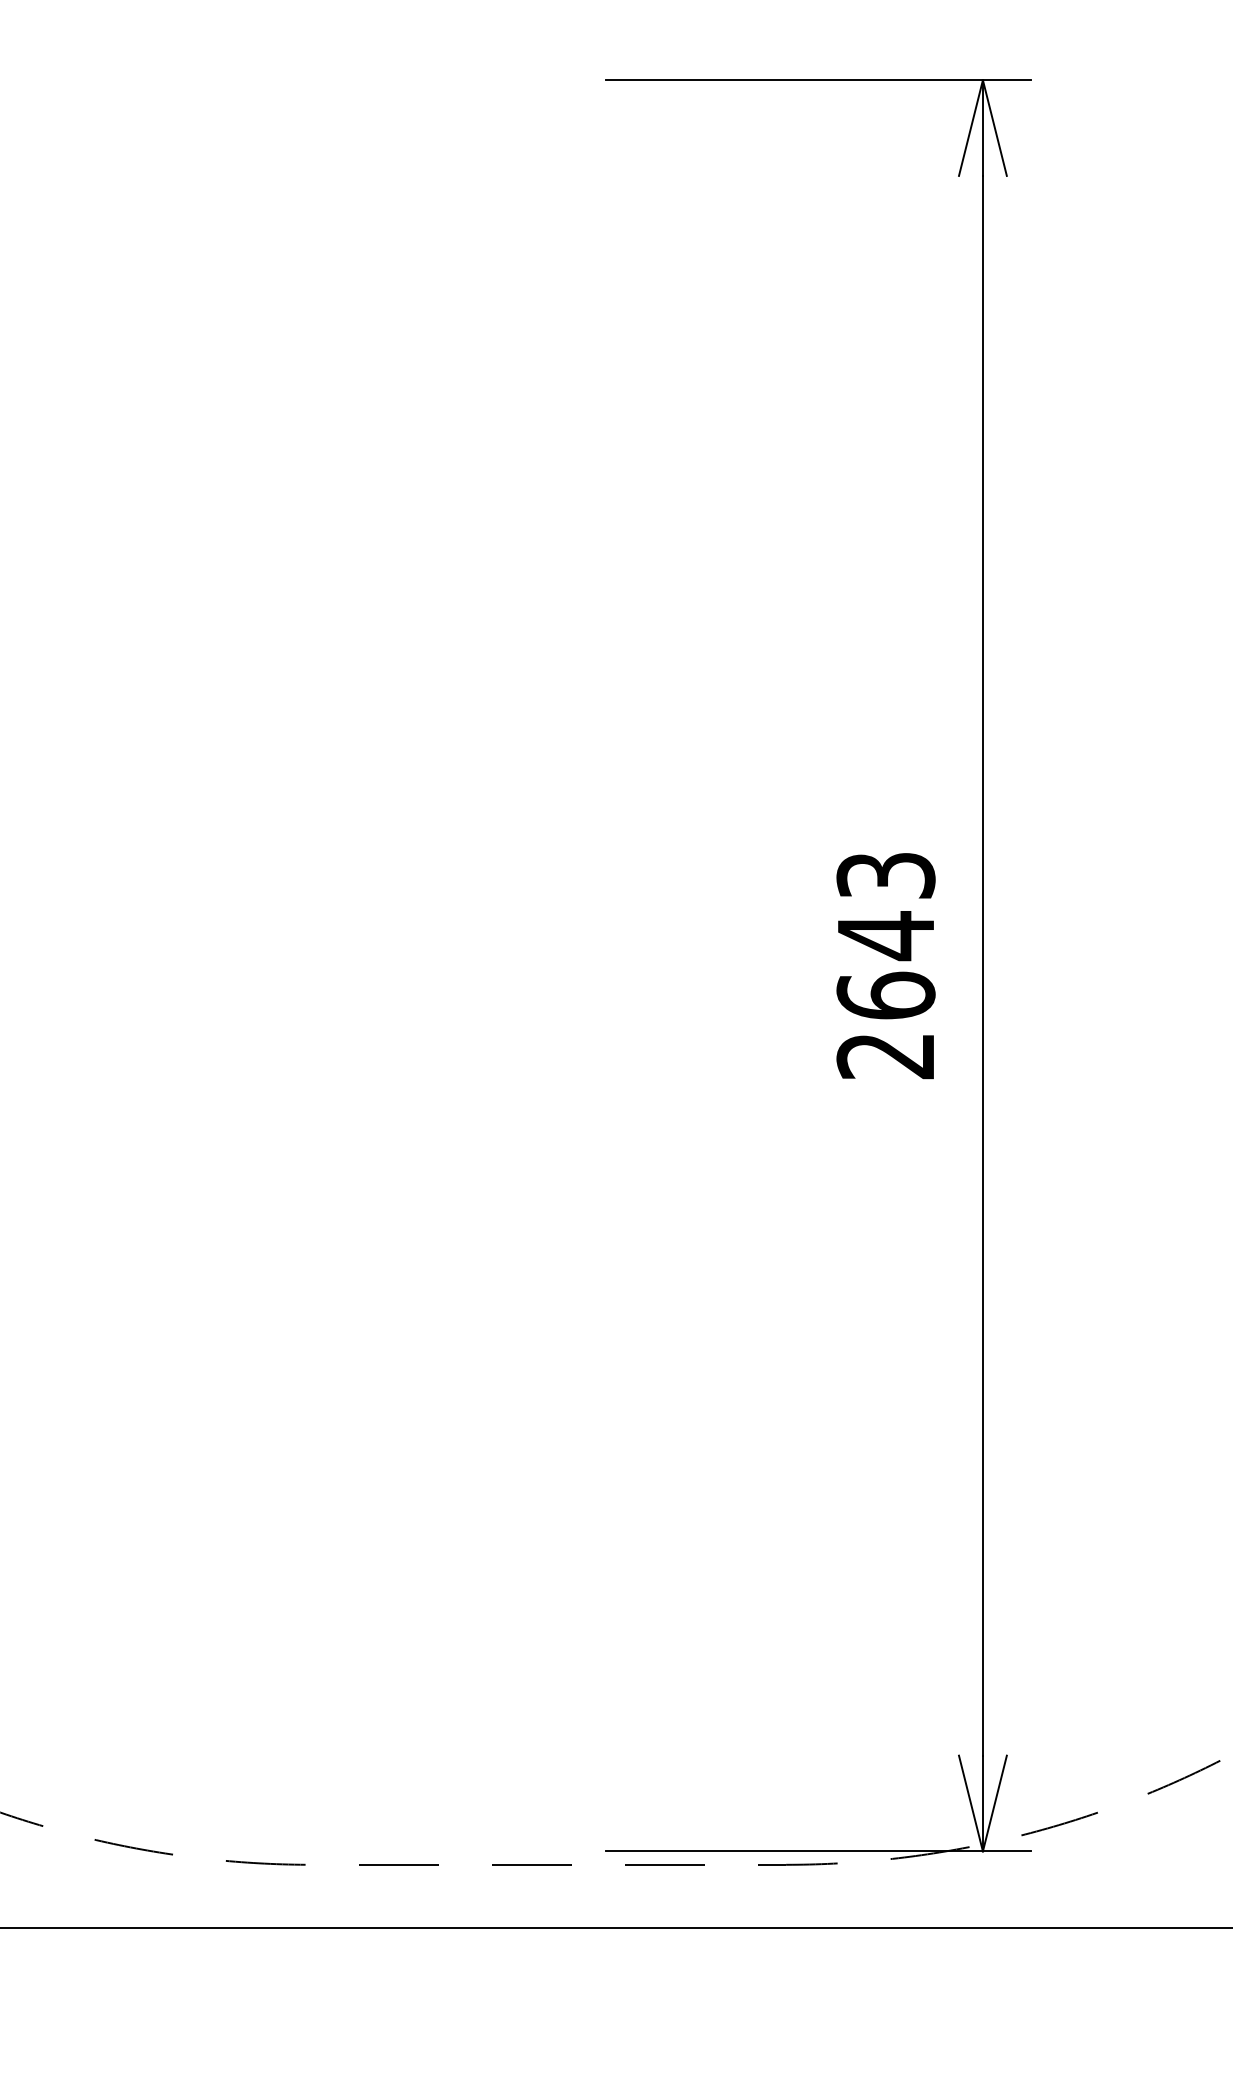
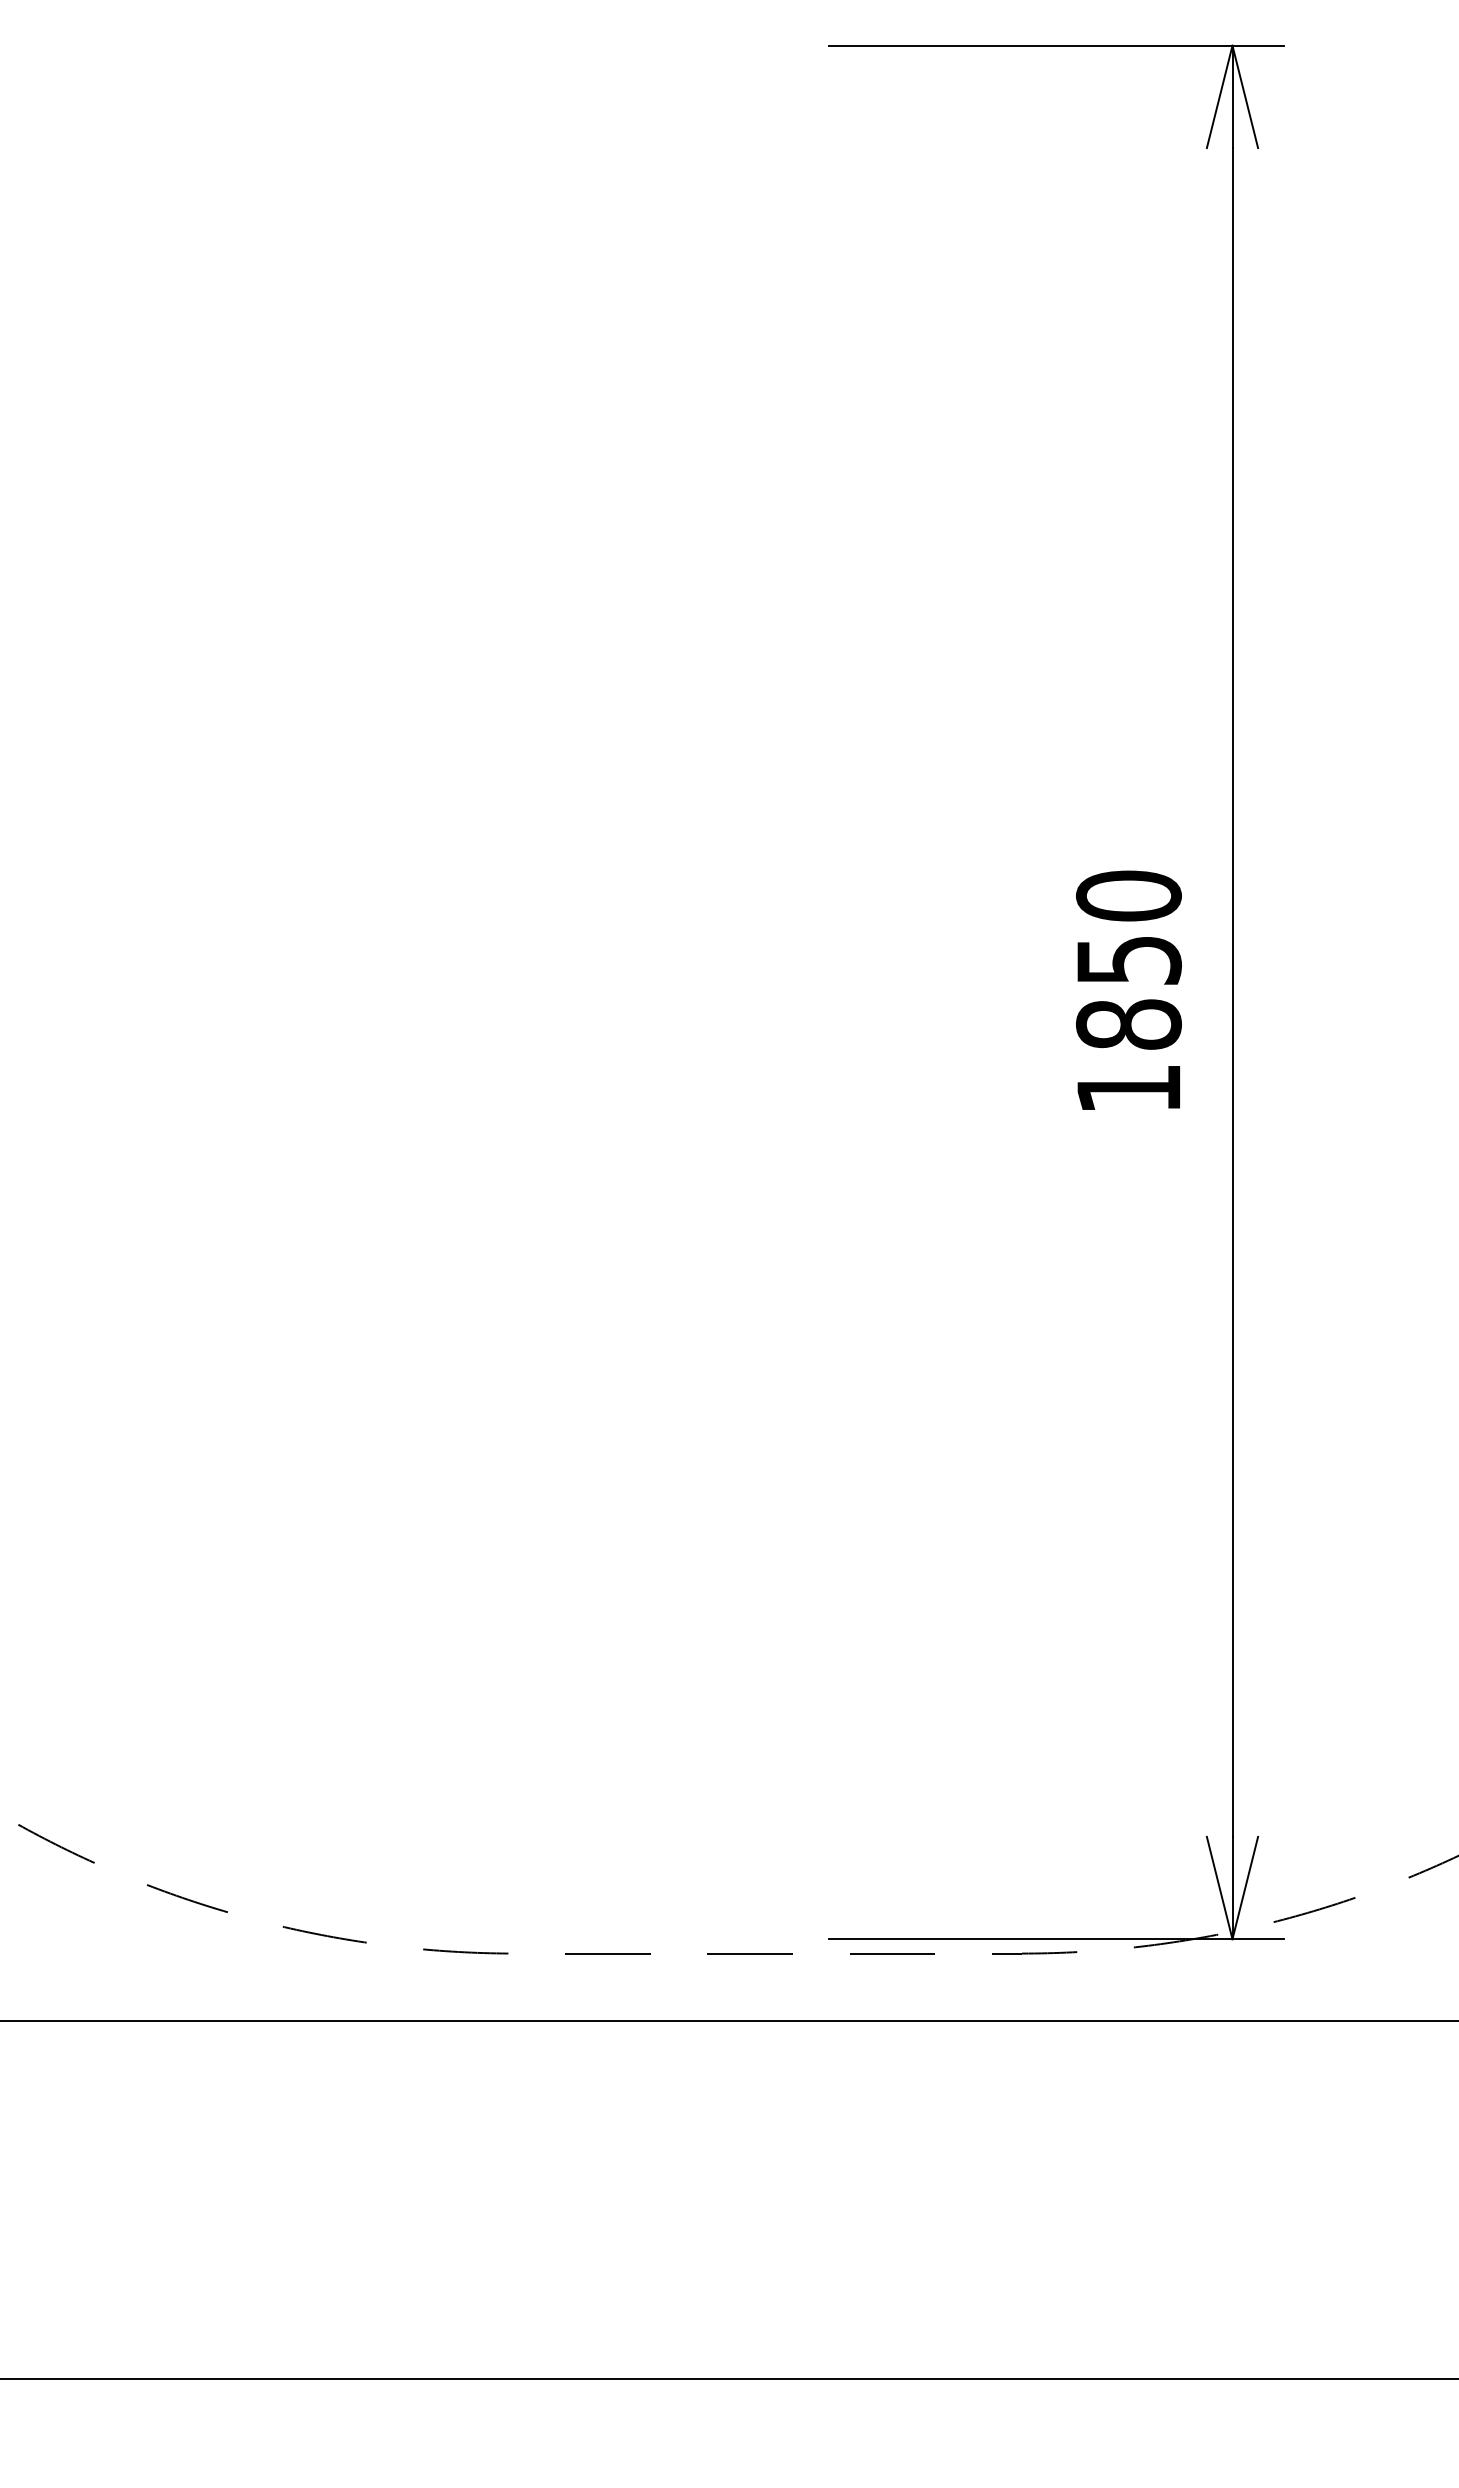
text: (885, 964) -> (1128, 991), 2643 -> 1850

